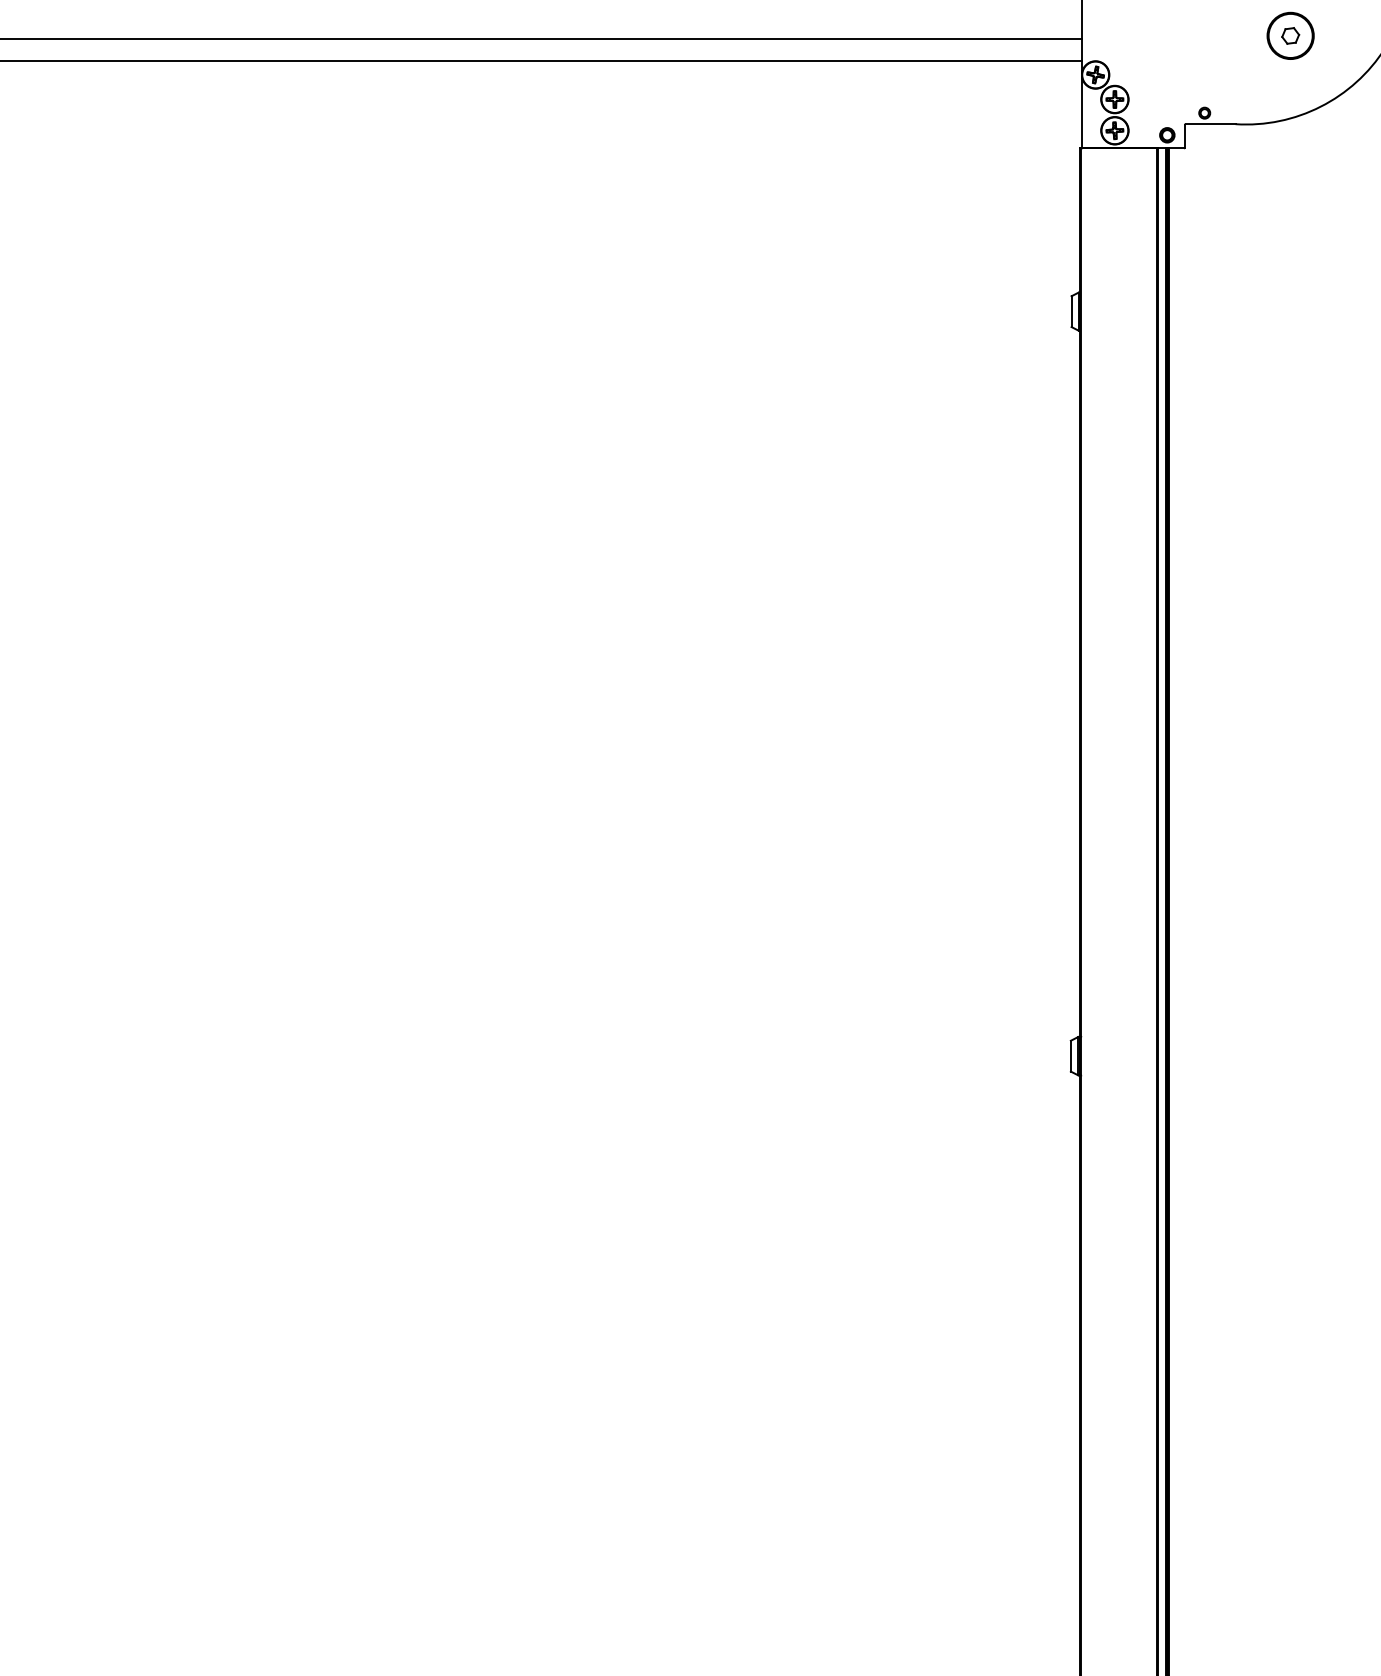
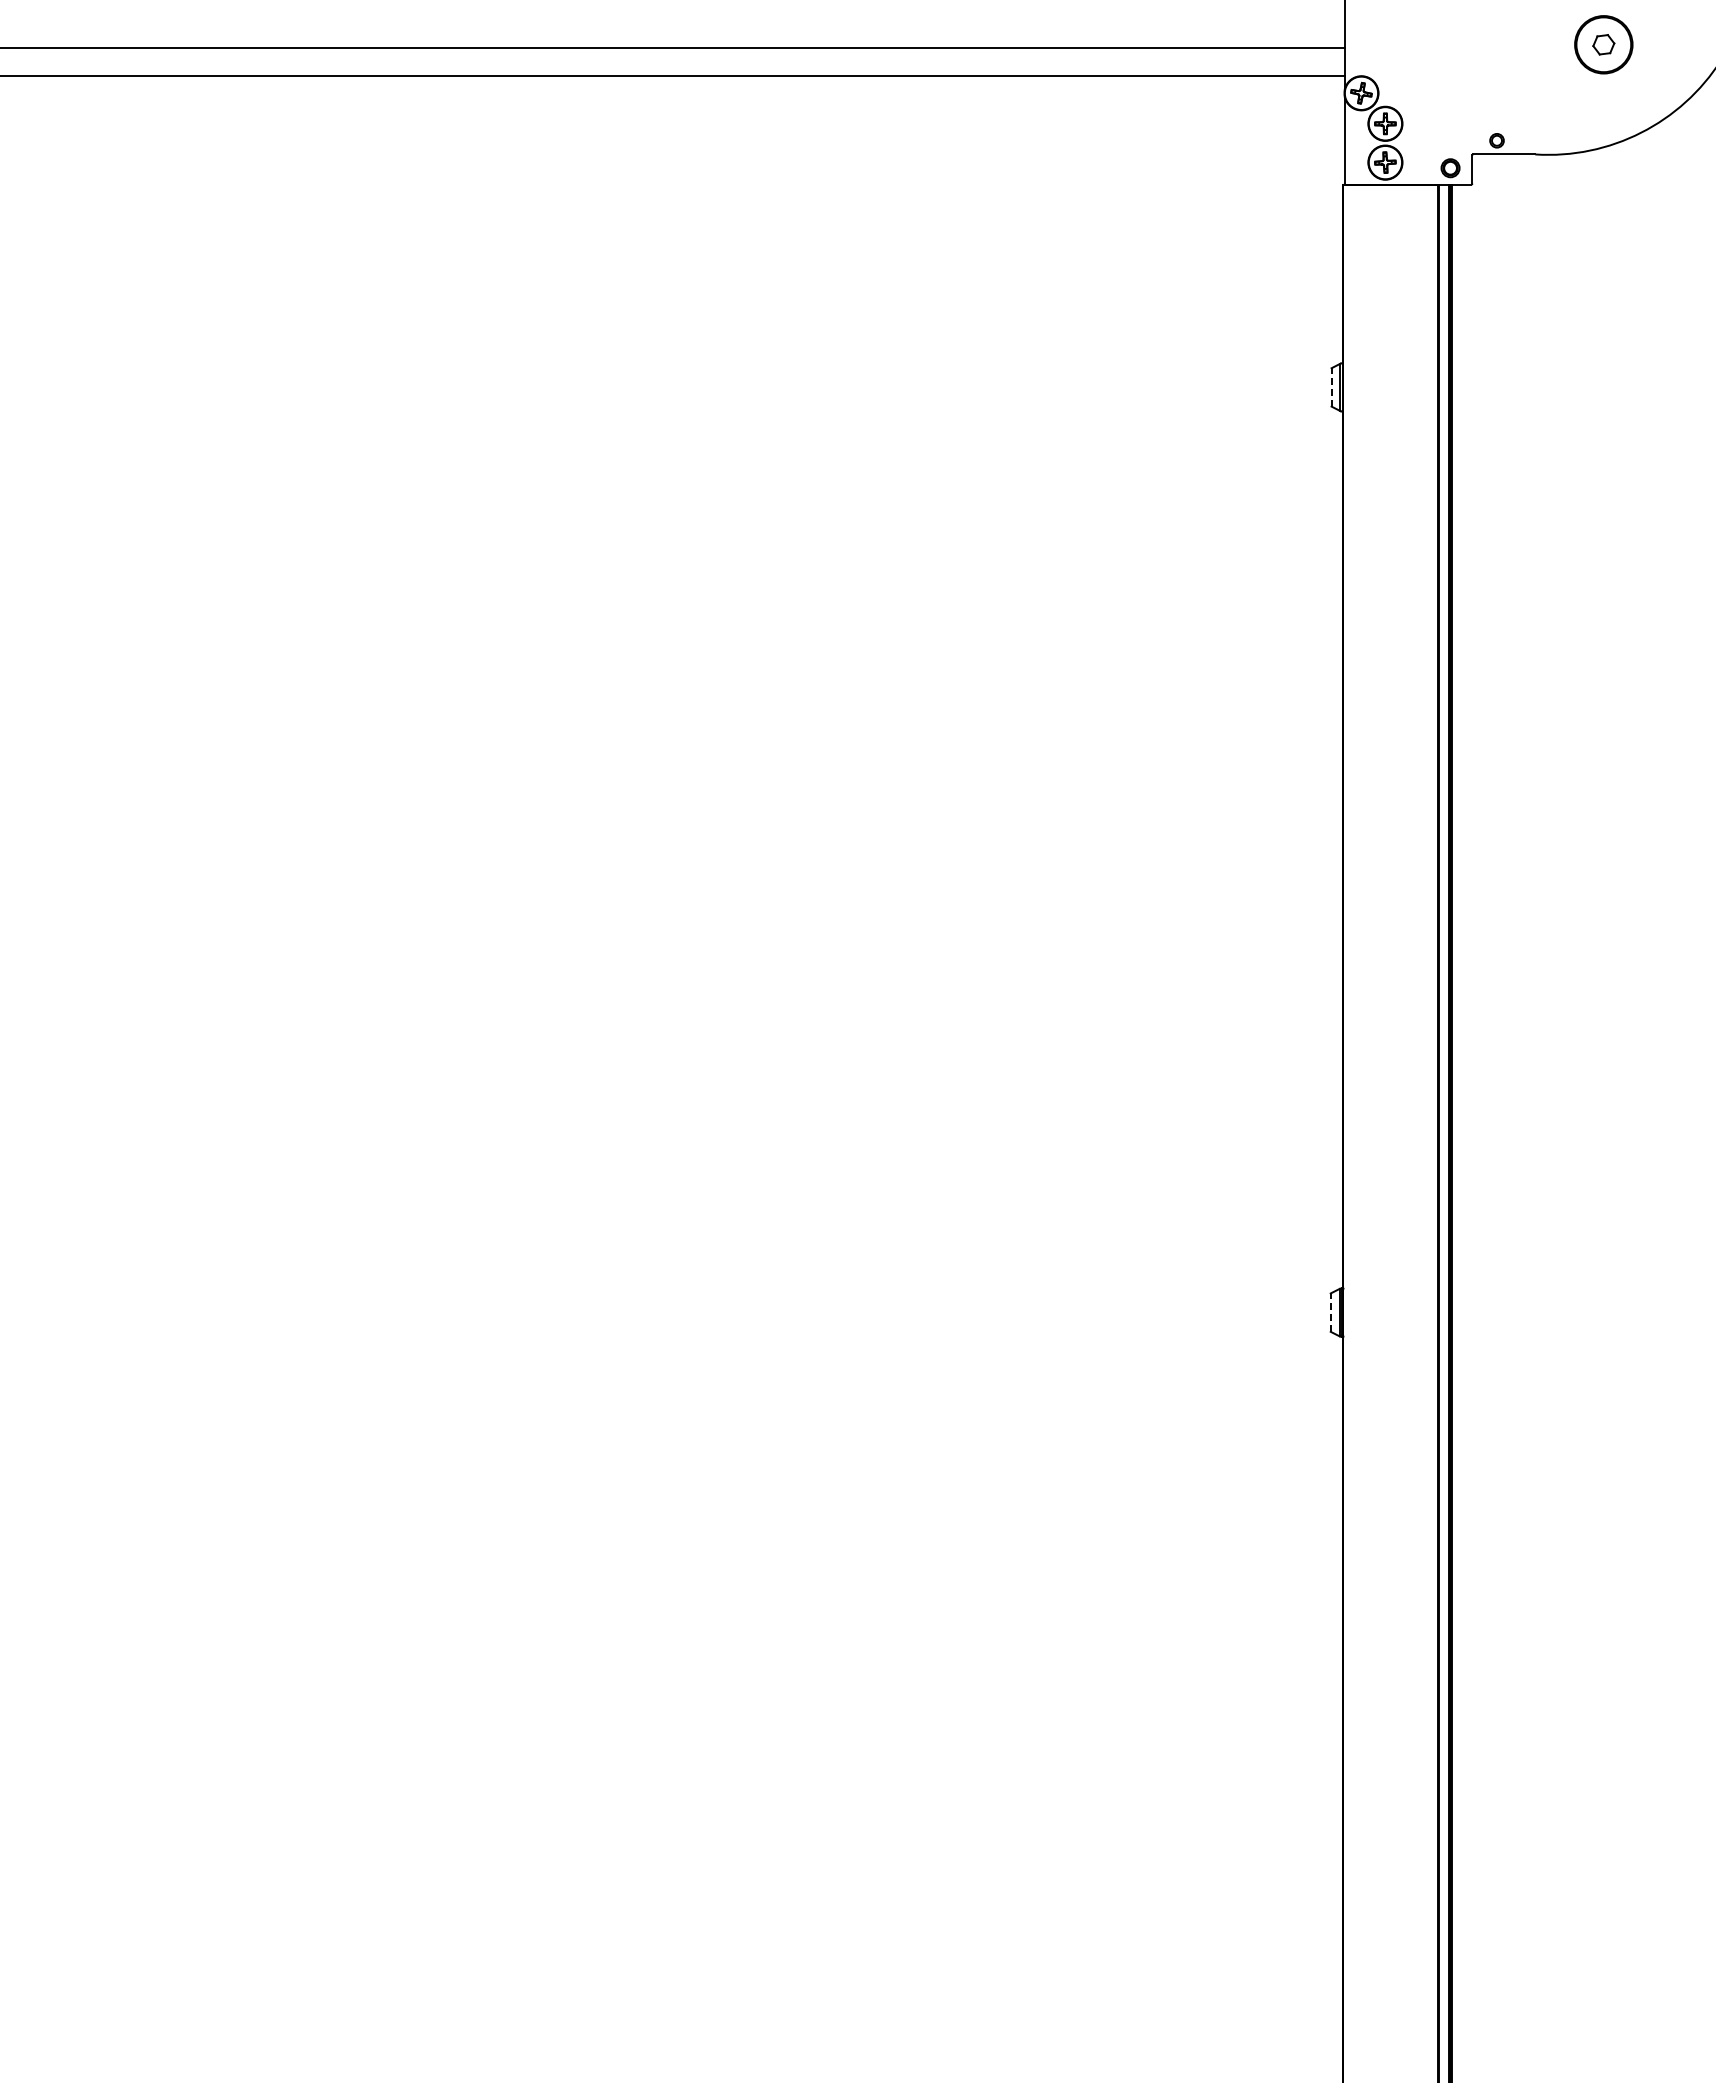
line: (1071, 310) -> (1331, 386), solid -> dashed
line: (1070, 1056) -> (1330, 1312), solid -> dashed

